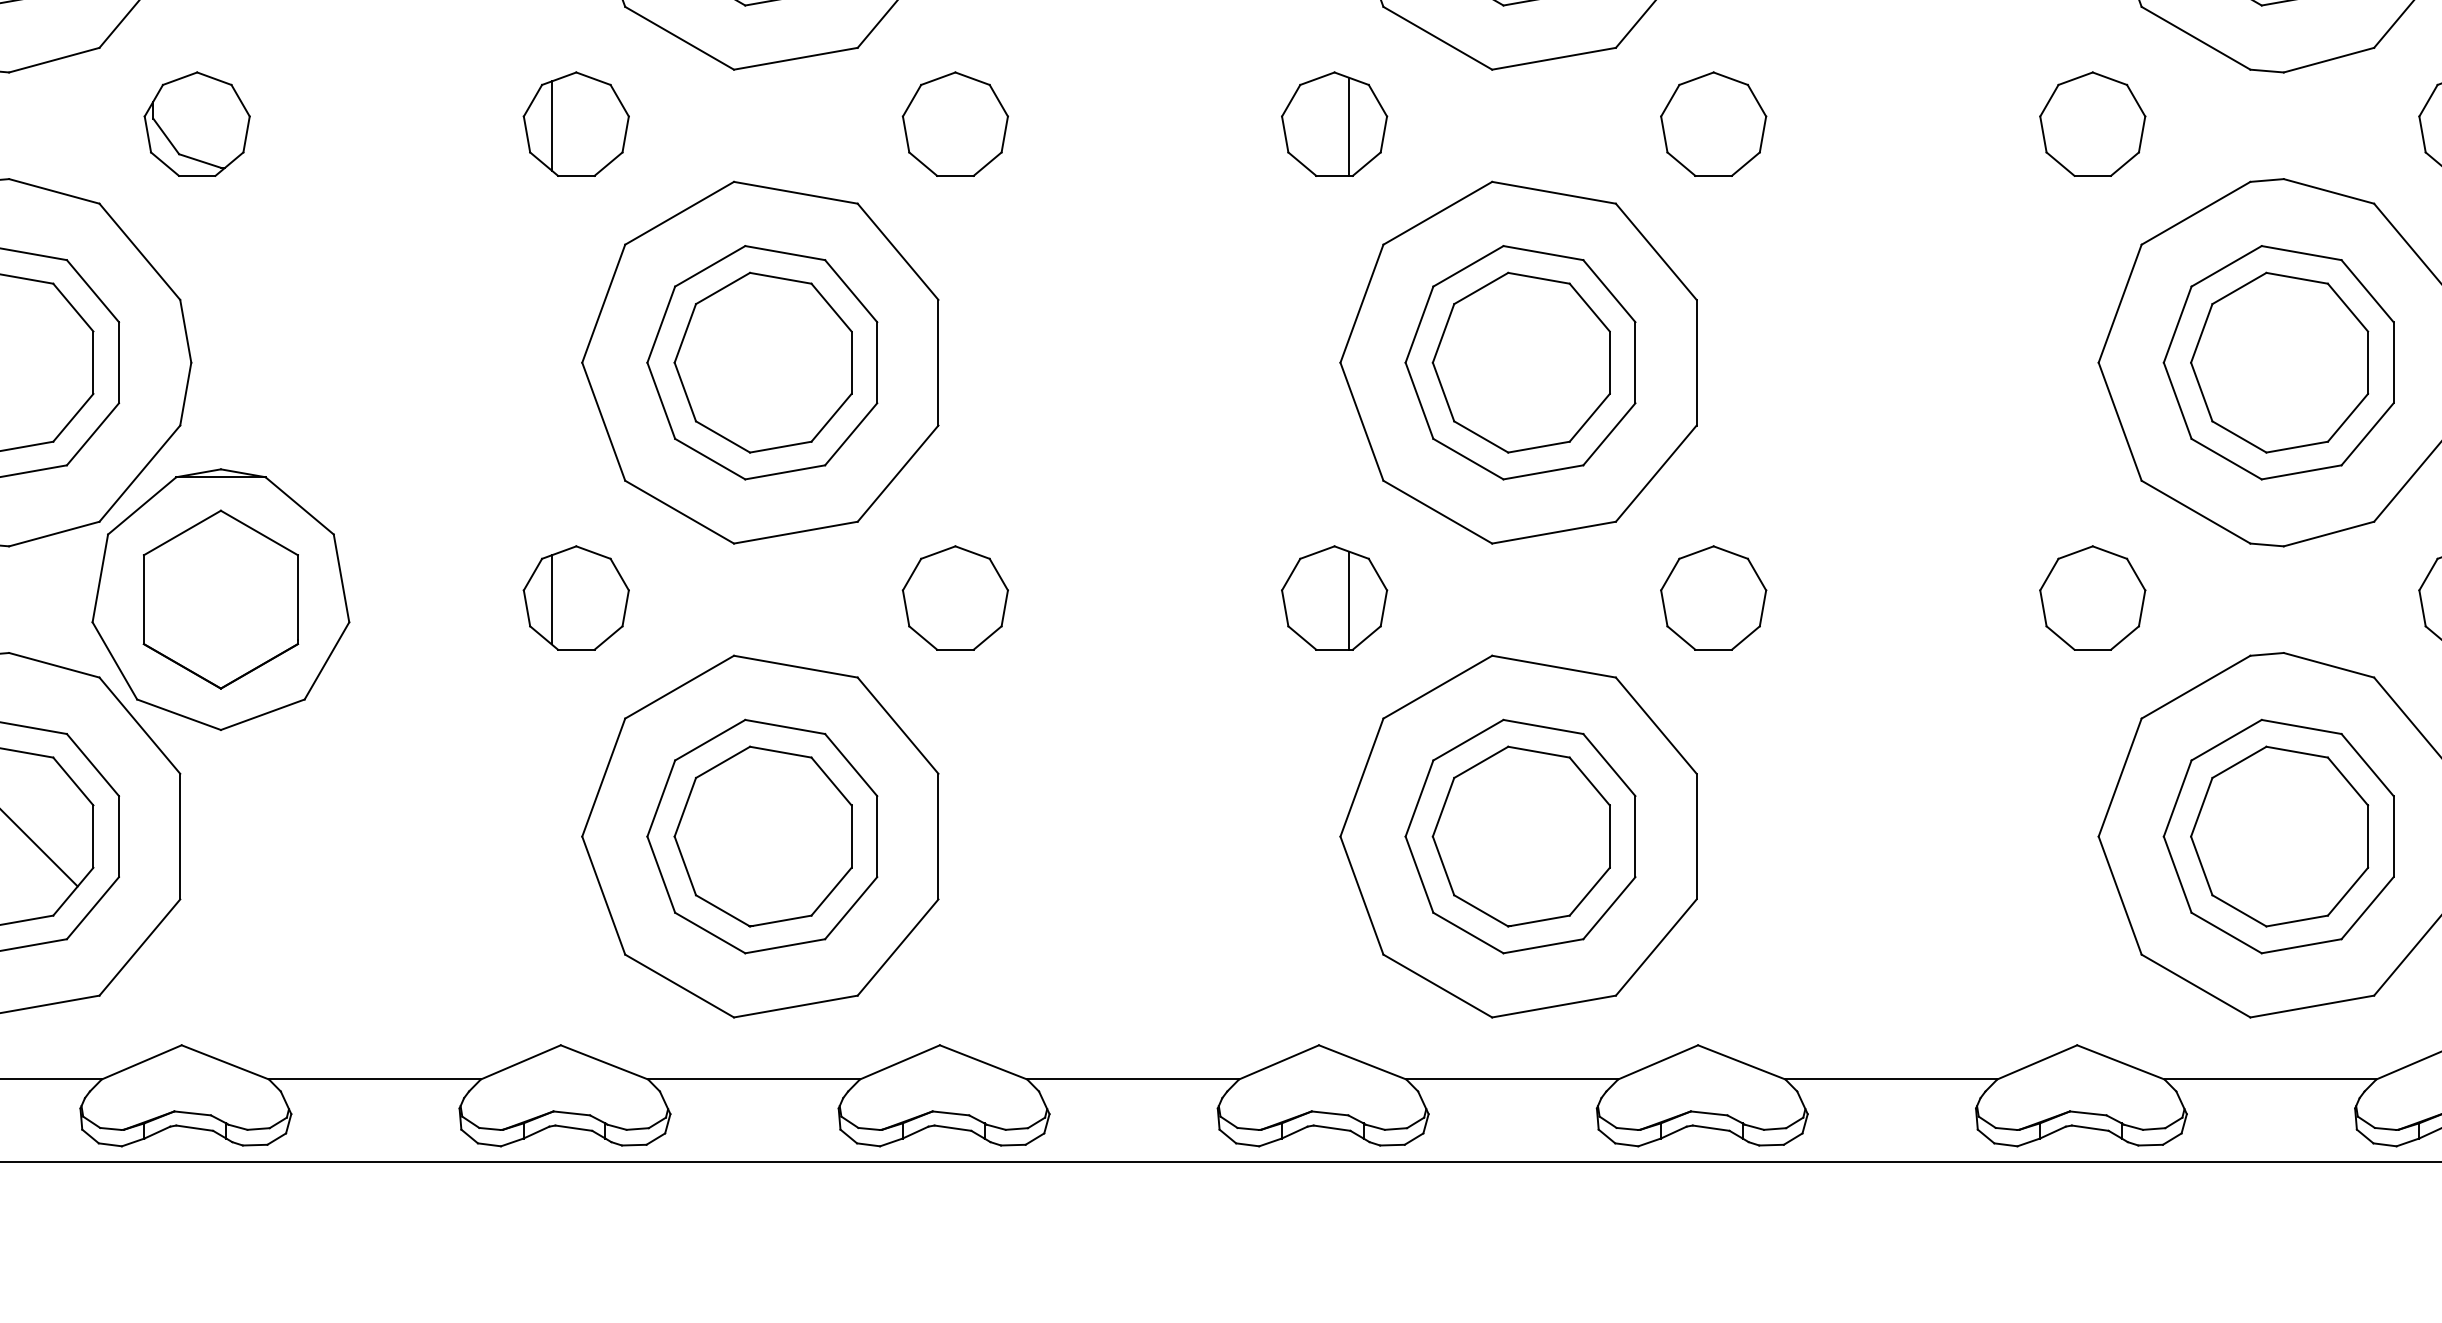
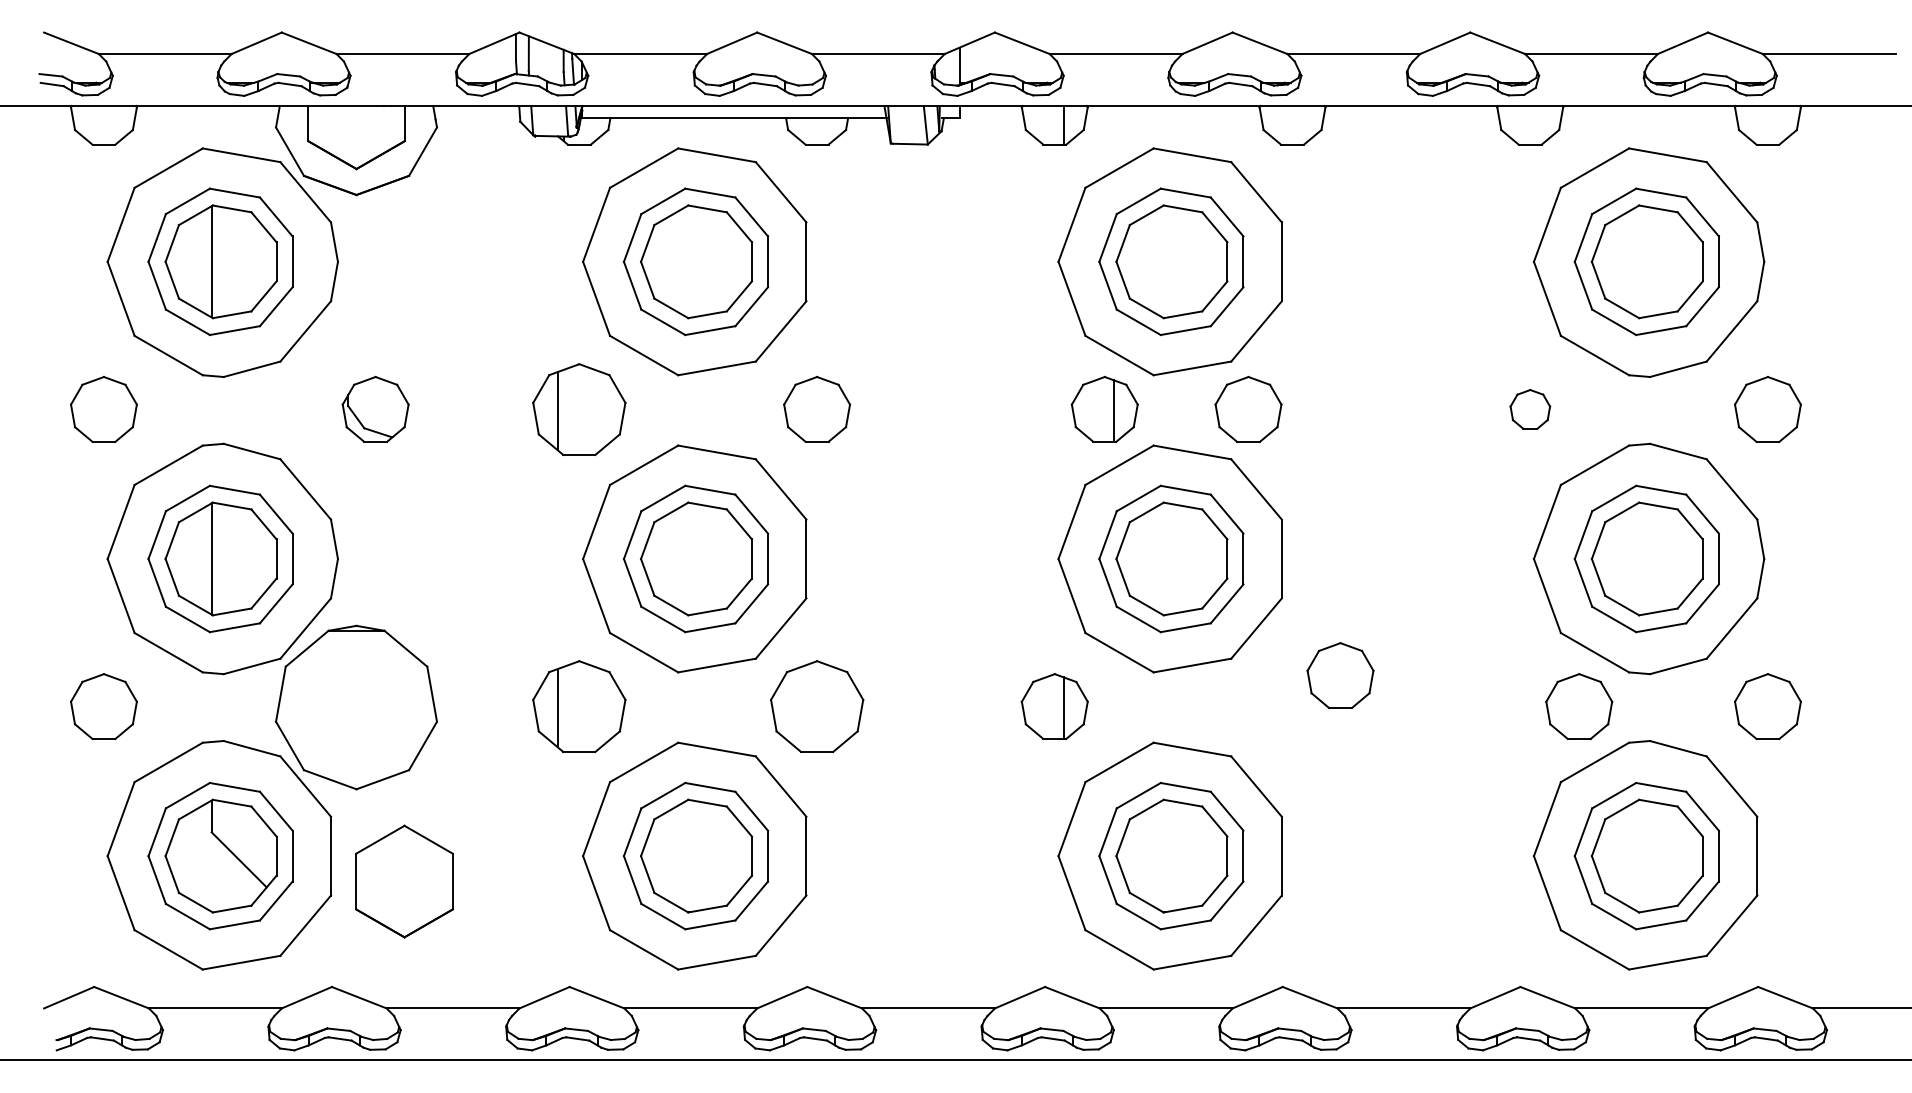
part: (576, 122) -> (579, 408), size x1.4
part: (196, 124) -> (375, 409), moved
part: (1334, 124) -> (1104, 409), moved
part: (1713, 124) -> (1248, 409), moved
part: (2093, 124) -> (1530, 409), size x0.6
part: (576, 597) -> (579, 706), size x1.4
part: (954, 597) -> (816, 706), size x1.4
part: (1713, 597) -> (1340, 675), moved
part: (2093, 597) -> (1579, 706), moved
part: (220, 599) -> (404, 881), moved

